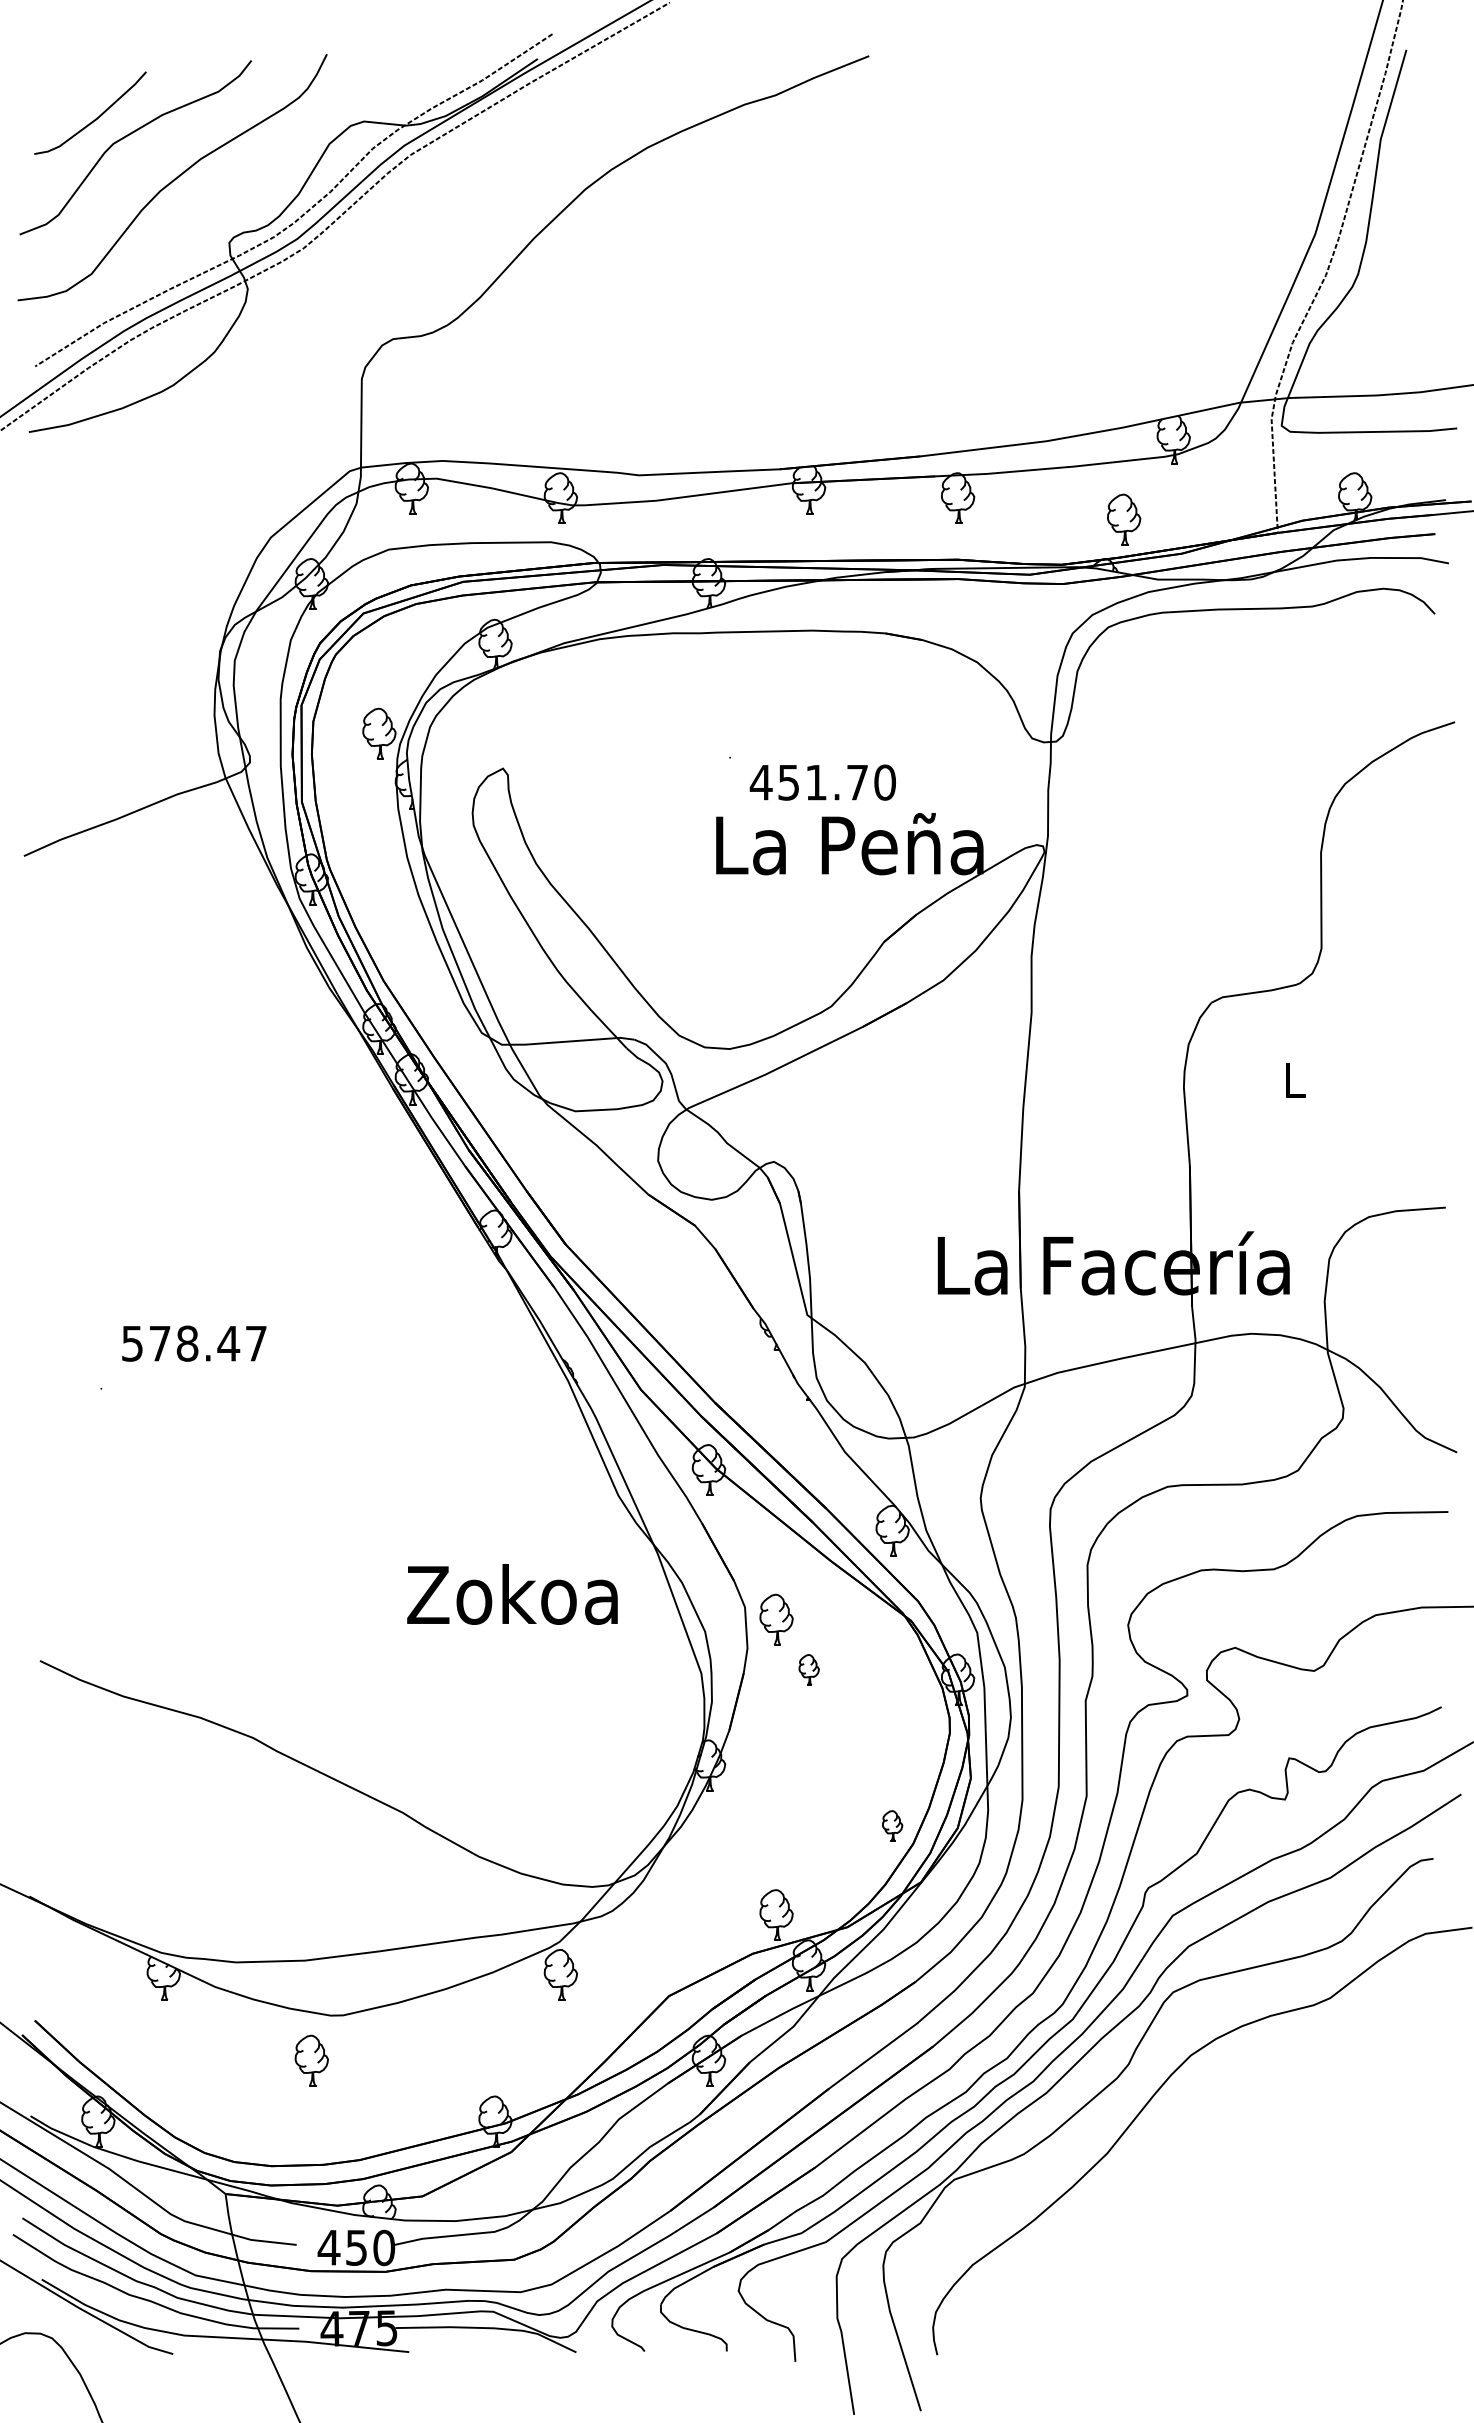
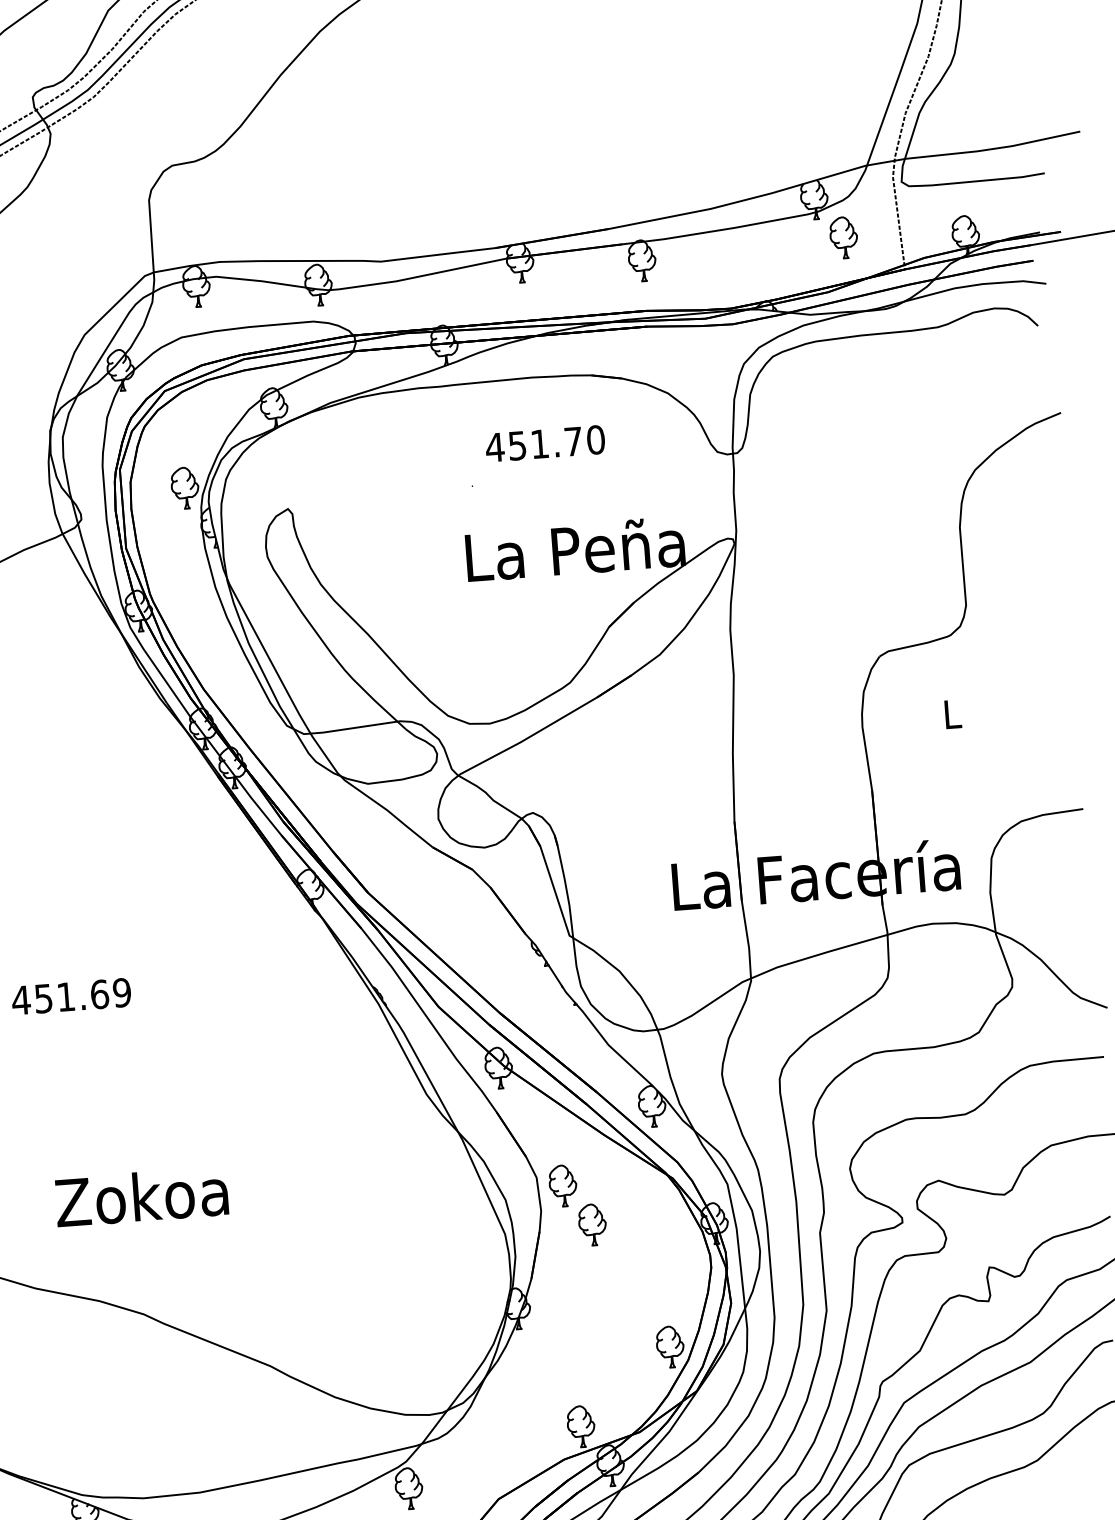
part: (1124, 519) -> (844, 237), moved
text: (822, 782) -> (544, 443), moved
text: (194, 1343) -> (71, 996), 578.47 -> 451.69
text: (512, 1594) -> (141, 1196), moved
part: (809, 1669) -> (592, 1224), size x1.67
part: (892, 1825) -> (670, 1346), size x1.67

